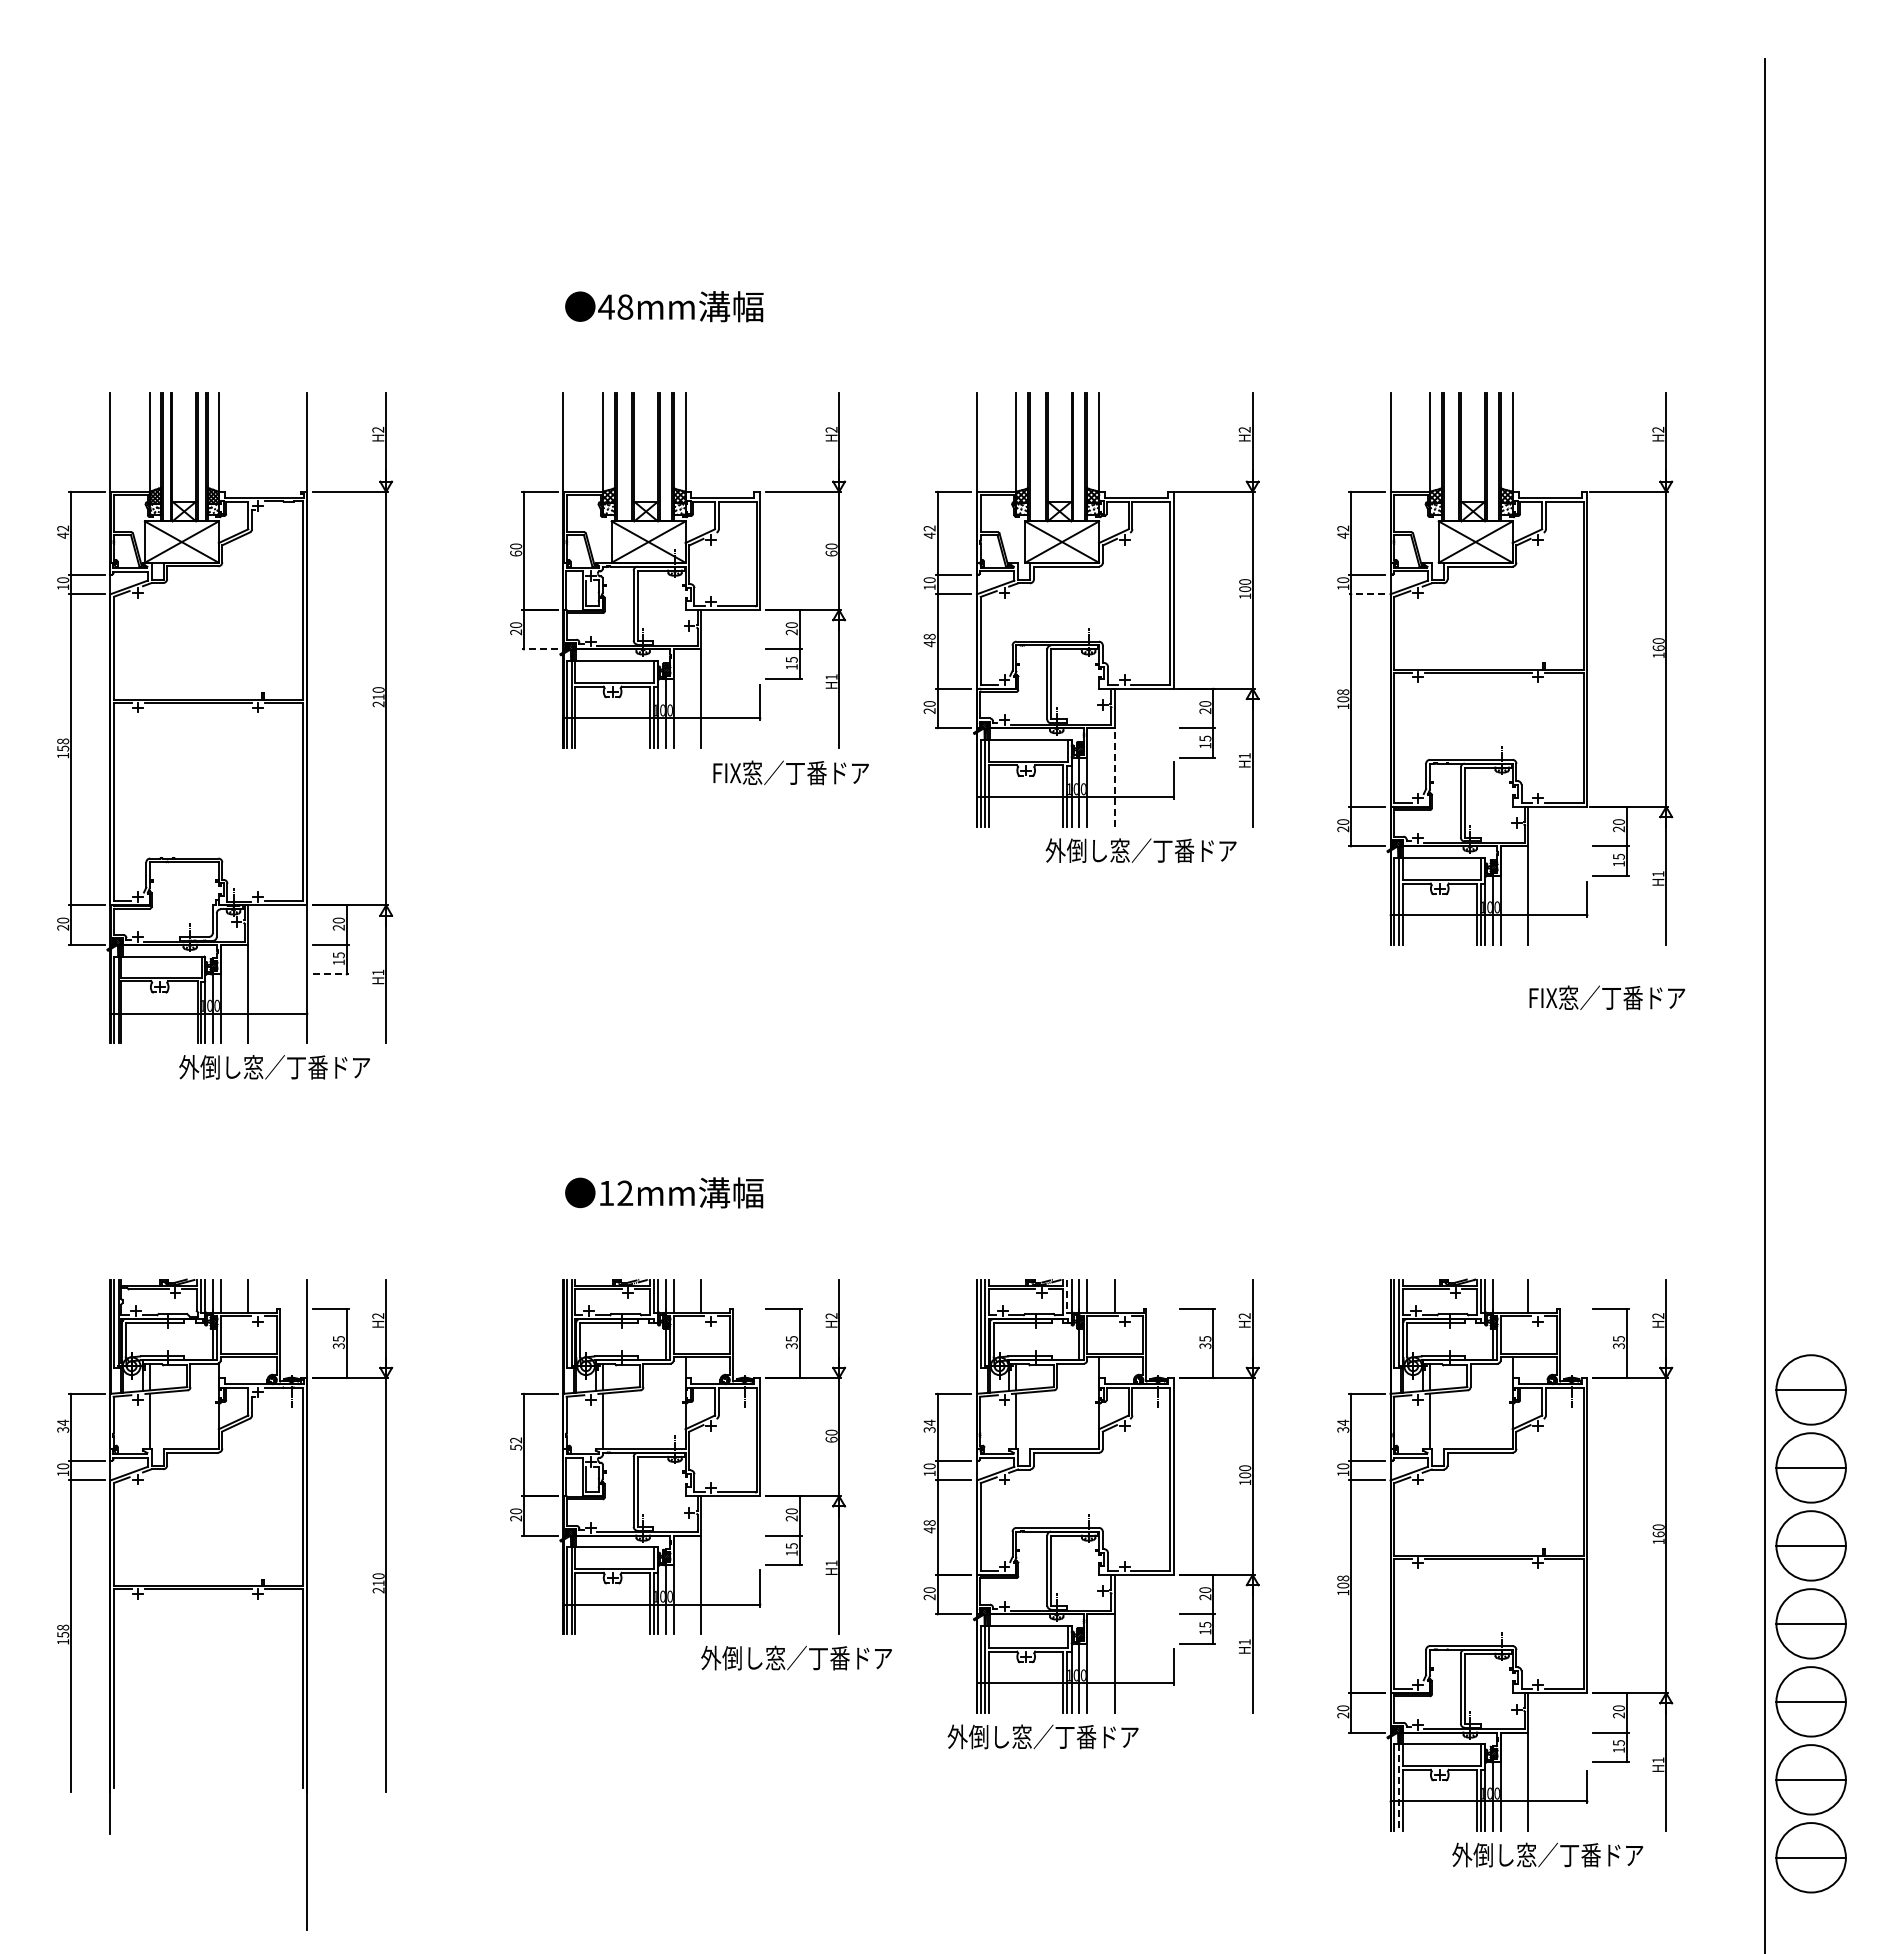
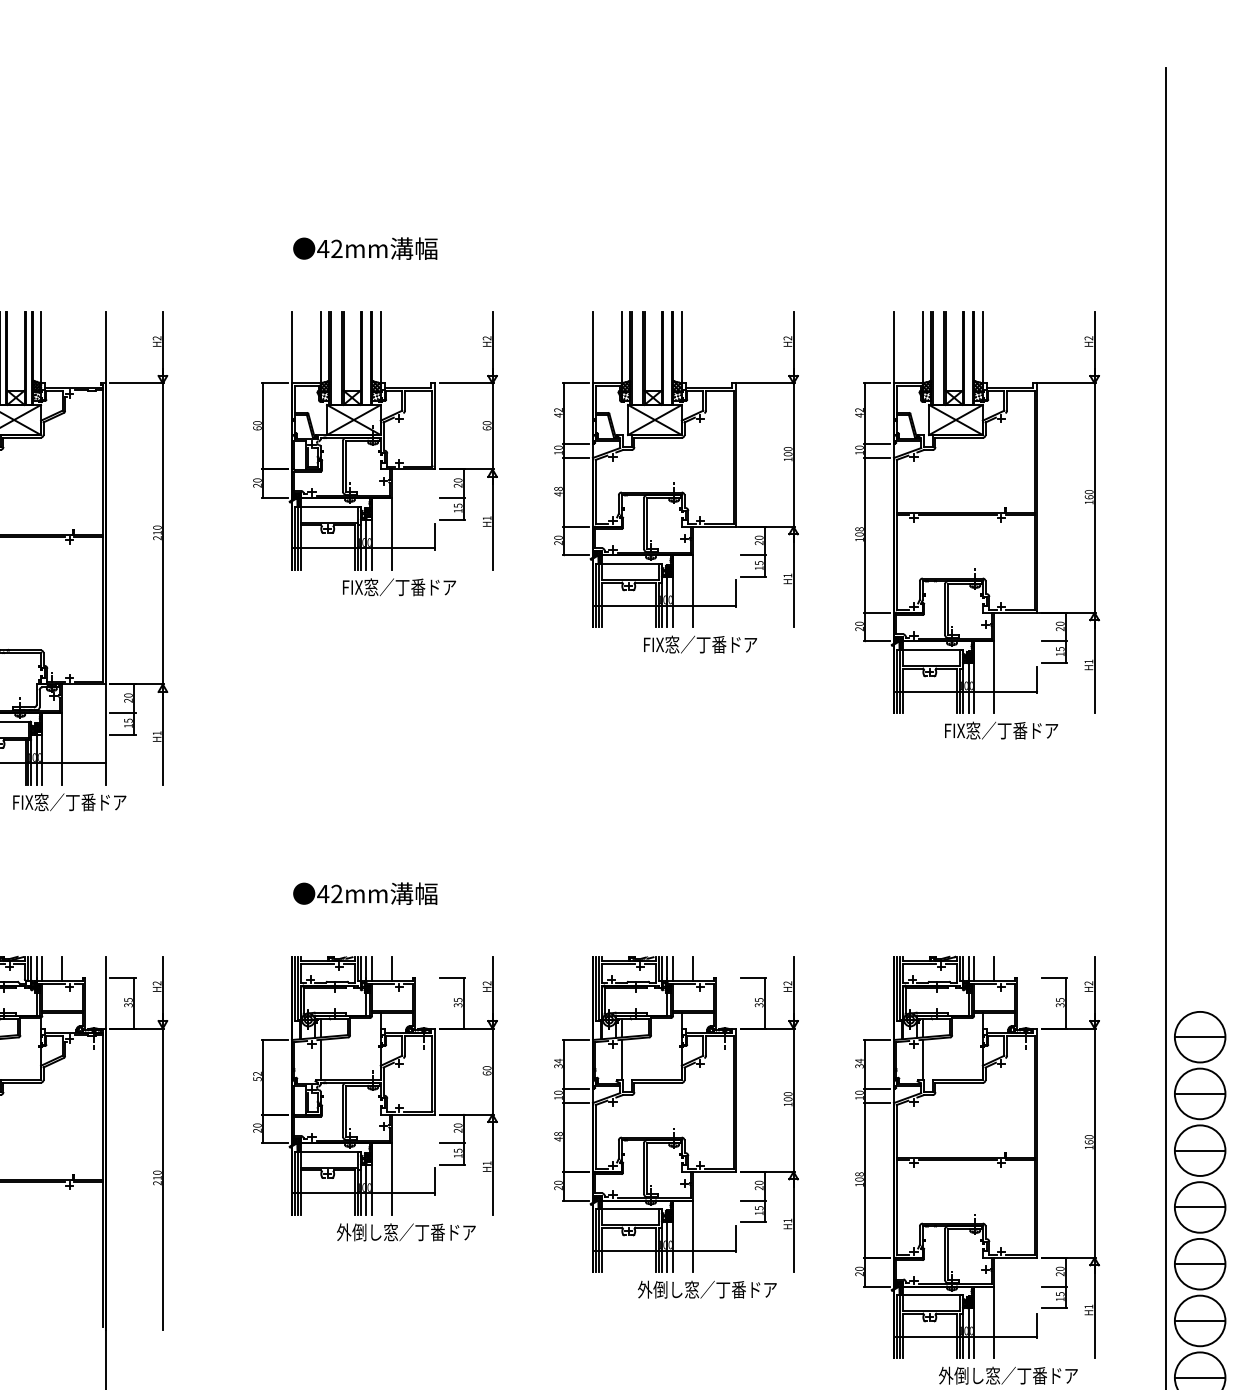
text: (625, 306) -> (337, 248), 48mm -> 42mm
line: (1366, 594) -> (876, 458), dashed -> solid
line: (539, 649) -> (274, 498), dashed -> solid
text: (790, 772) -> (398, 587), moved
line: (1114, 776) -> (693, 590), dashed -> solid
text: (1140, 850) -> (711, 644), 外倒し窓／丁番ドア -> FIX窓／丁番ドア
line: (331, 974) -> (123, 734), dashed -> solid
text: (1607, 997) -> (1001, 730), moved
text: (274, 1067) -> (81, 802), 外倒し窓／丁番ドア -> FIX窓／丁番ドア
text: (606, 1193) -> (323, 894), 12mm -> 42mm
line: (1067, 1296) -> (658, 969), dashed -> solid
line: (1500, 1296) -> (974, 969), added
text: (796, 1657) -> (406, 1231), moved
text: (1042, 1736) -> (706, 1289), moved
line: (1398, 1788) -> (899, 1327), dashed -> solid

